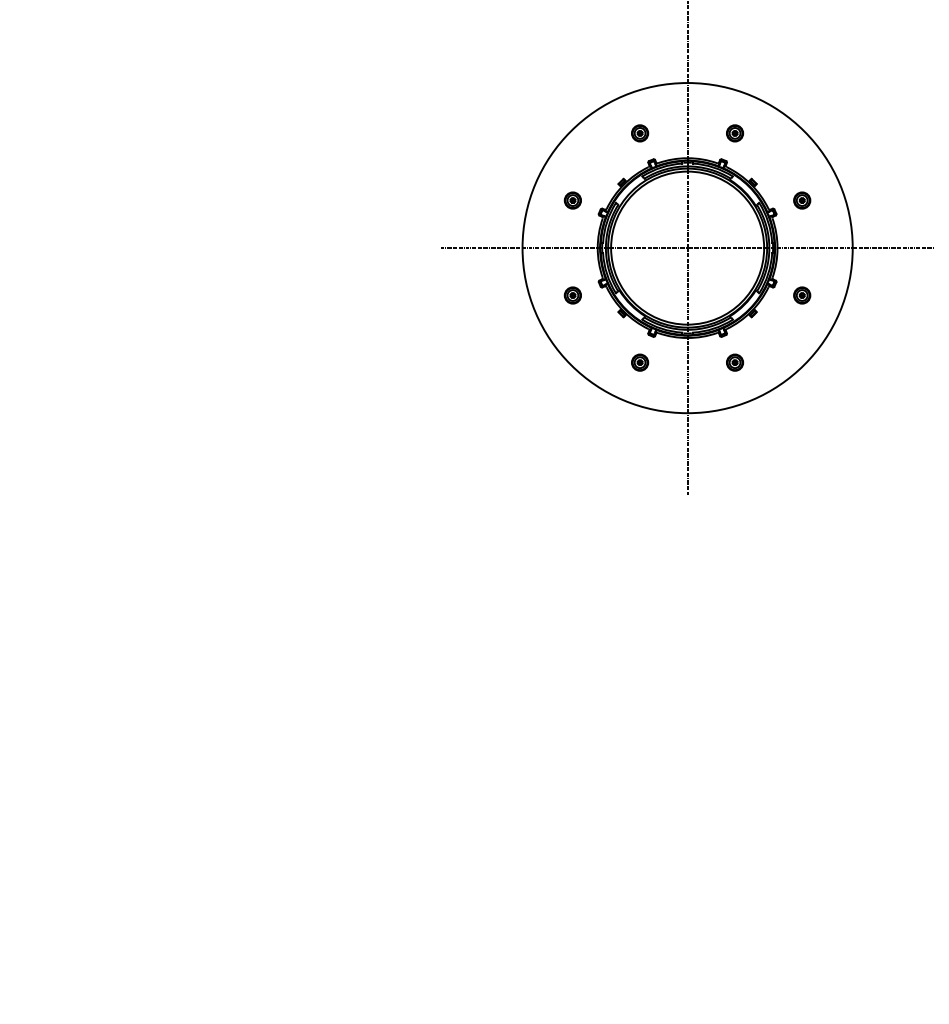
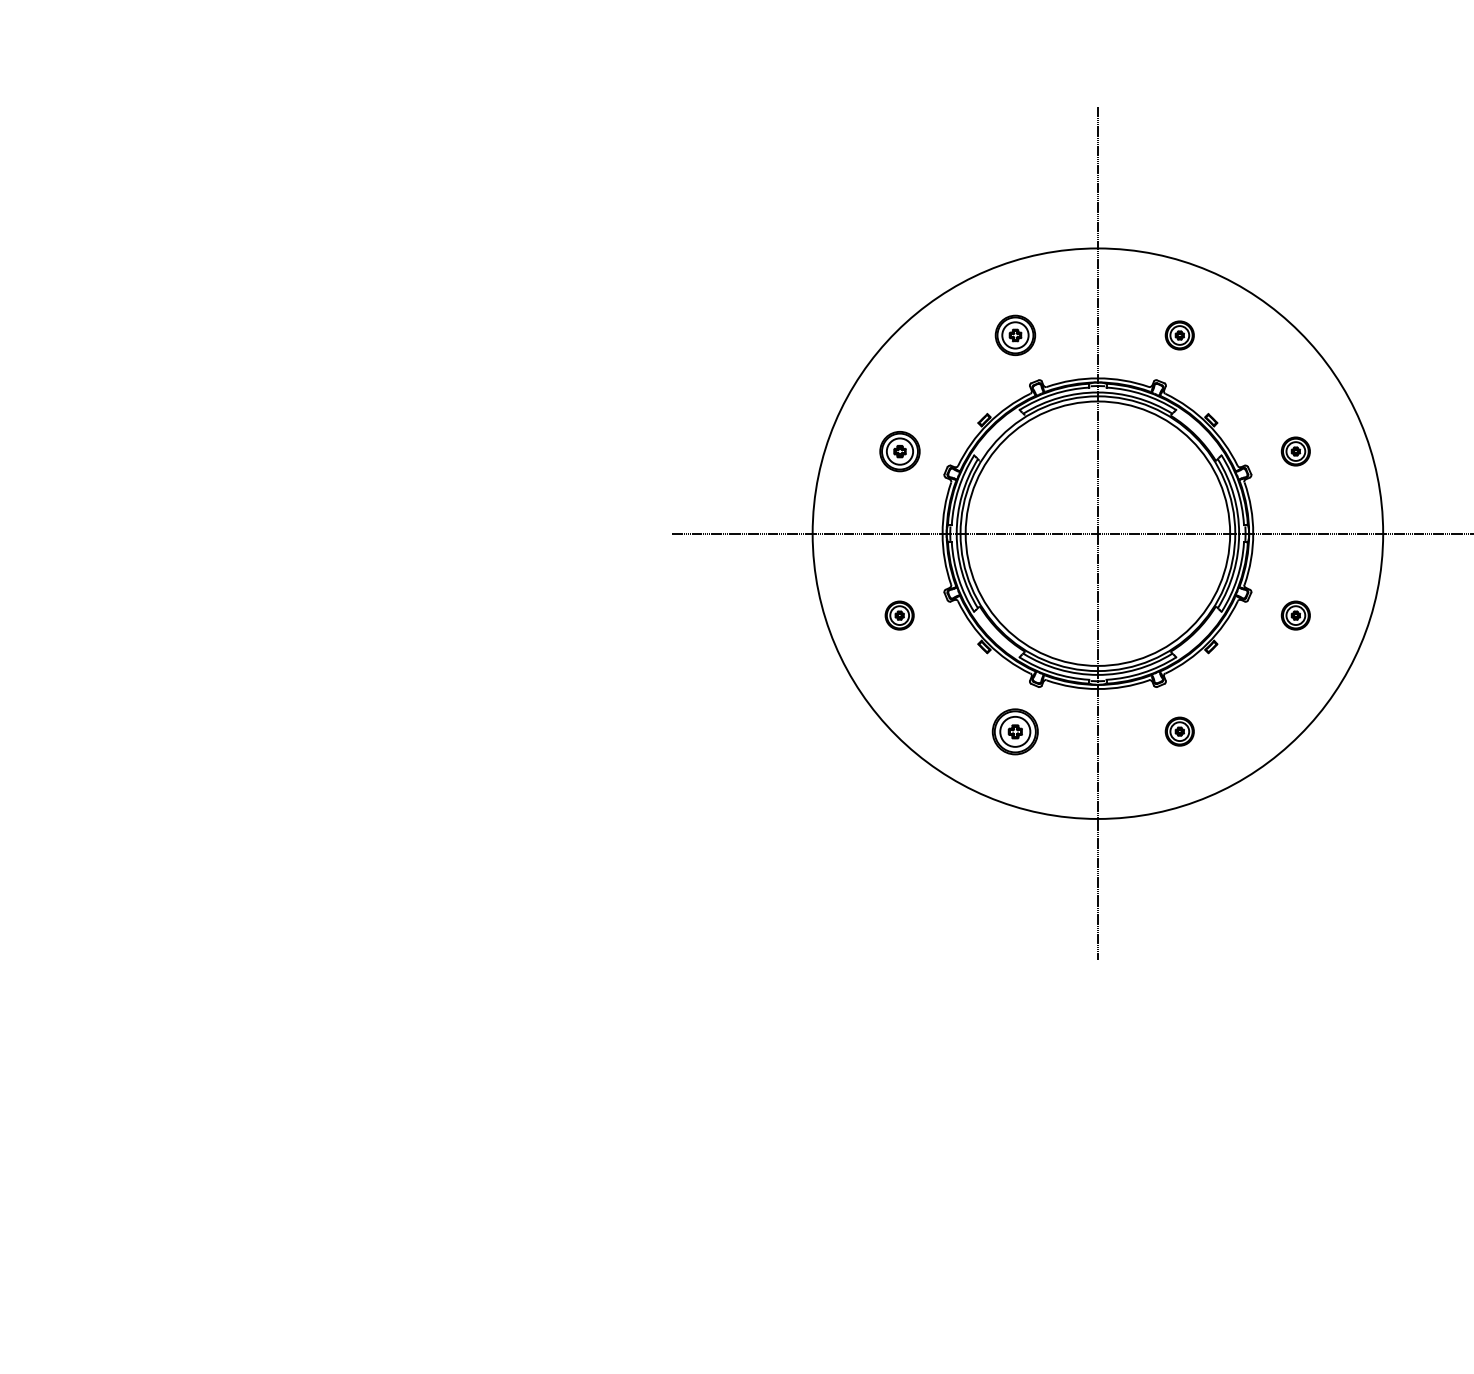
part: (640, 133) -> (1016, 335), size x1.4
part: (572, 200) -> (898, 451), size x1.4
part: (640, 362) -> (1016, 731), size x1.6

